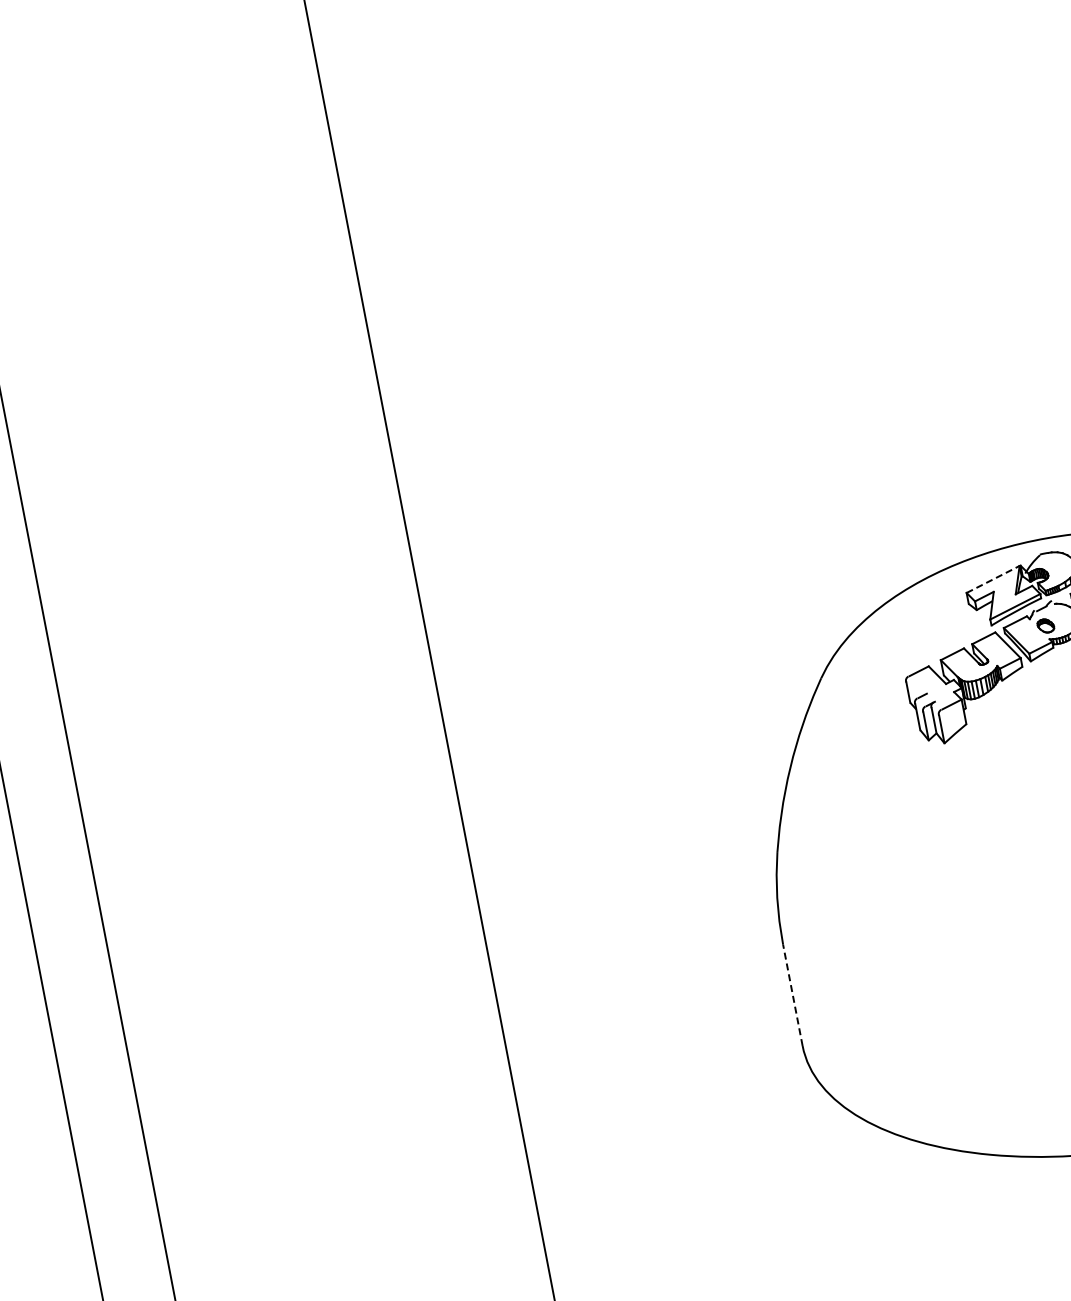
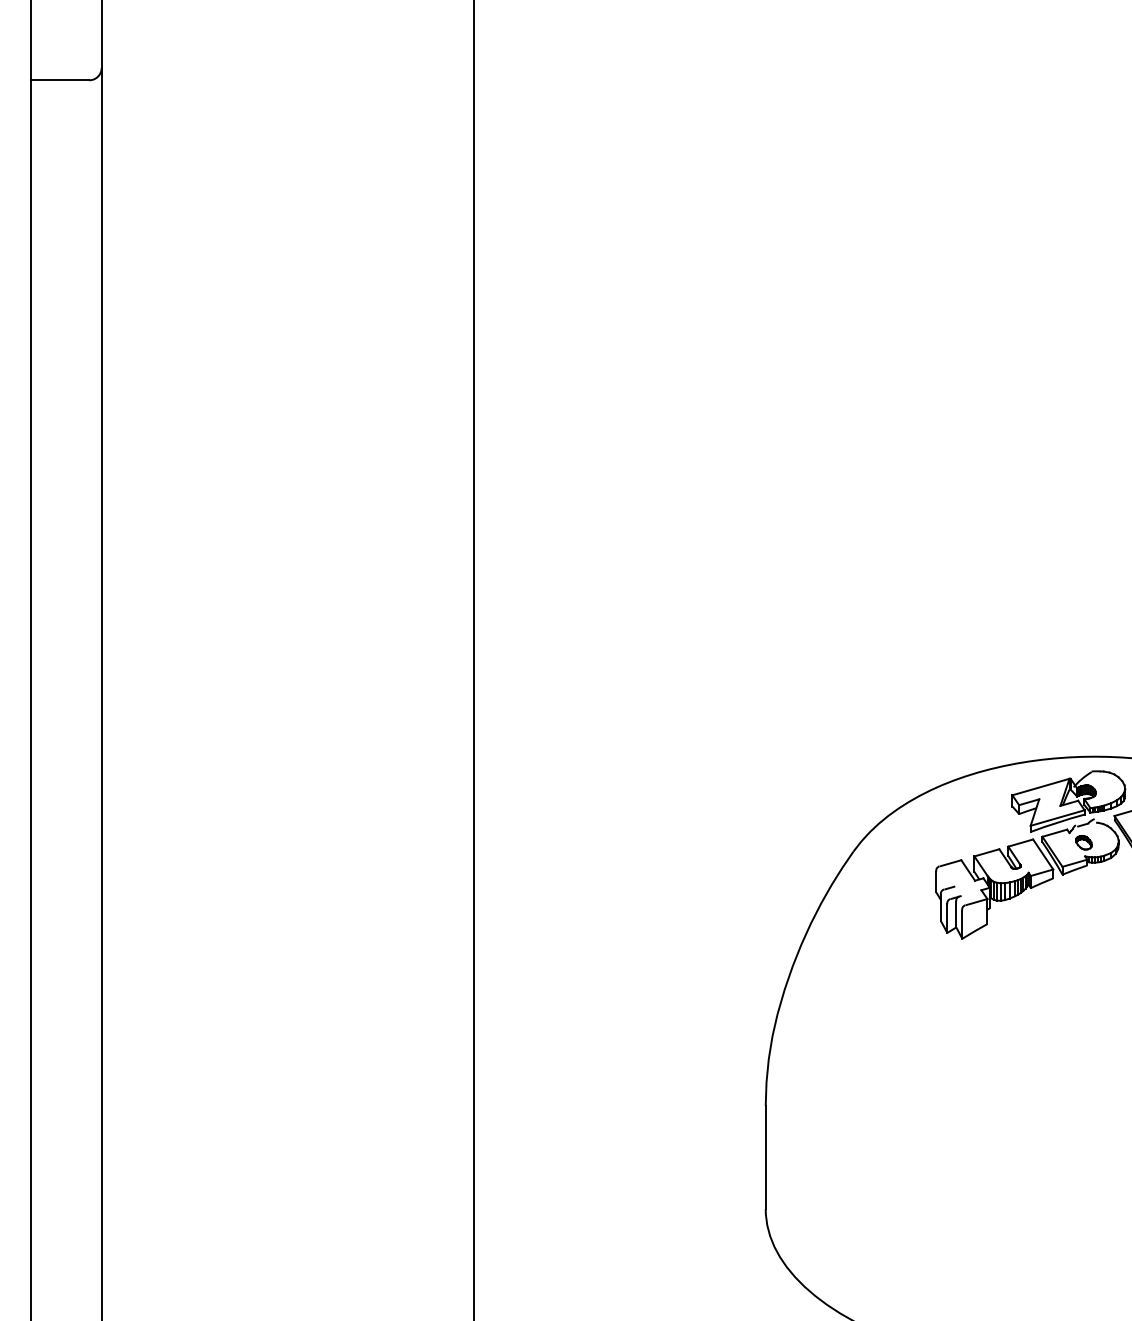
line: (992, 580) -> (1040, 787), dashed -> solid
line: (792, 995) -> (765, 1157), dashed -> solid

